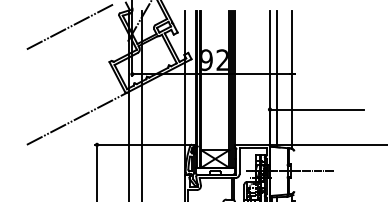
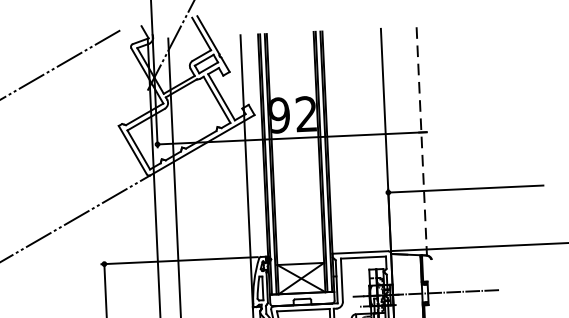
line: (277, 78) -> (398, 140), removed
line: (291, 79) -> (421, 141), solid -> dashed

